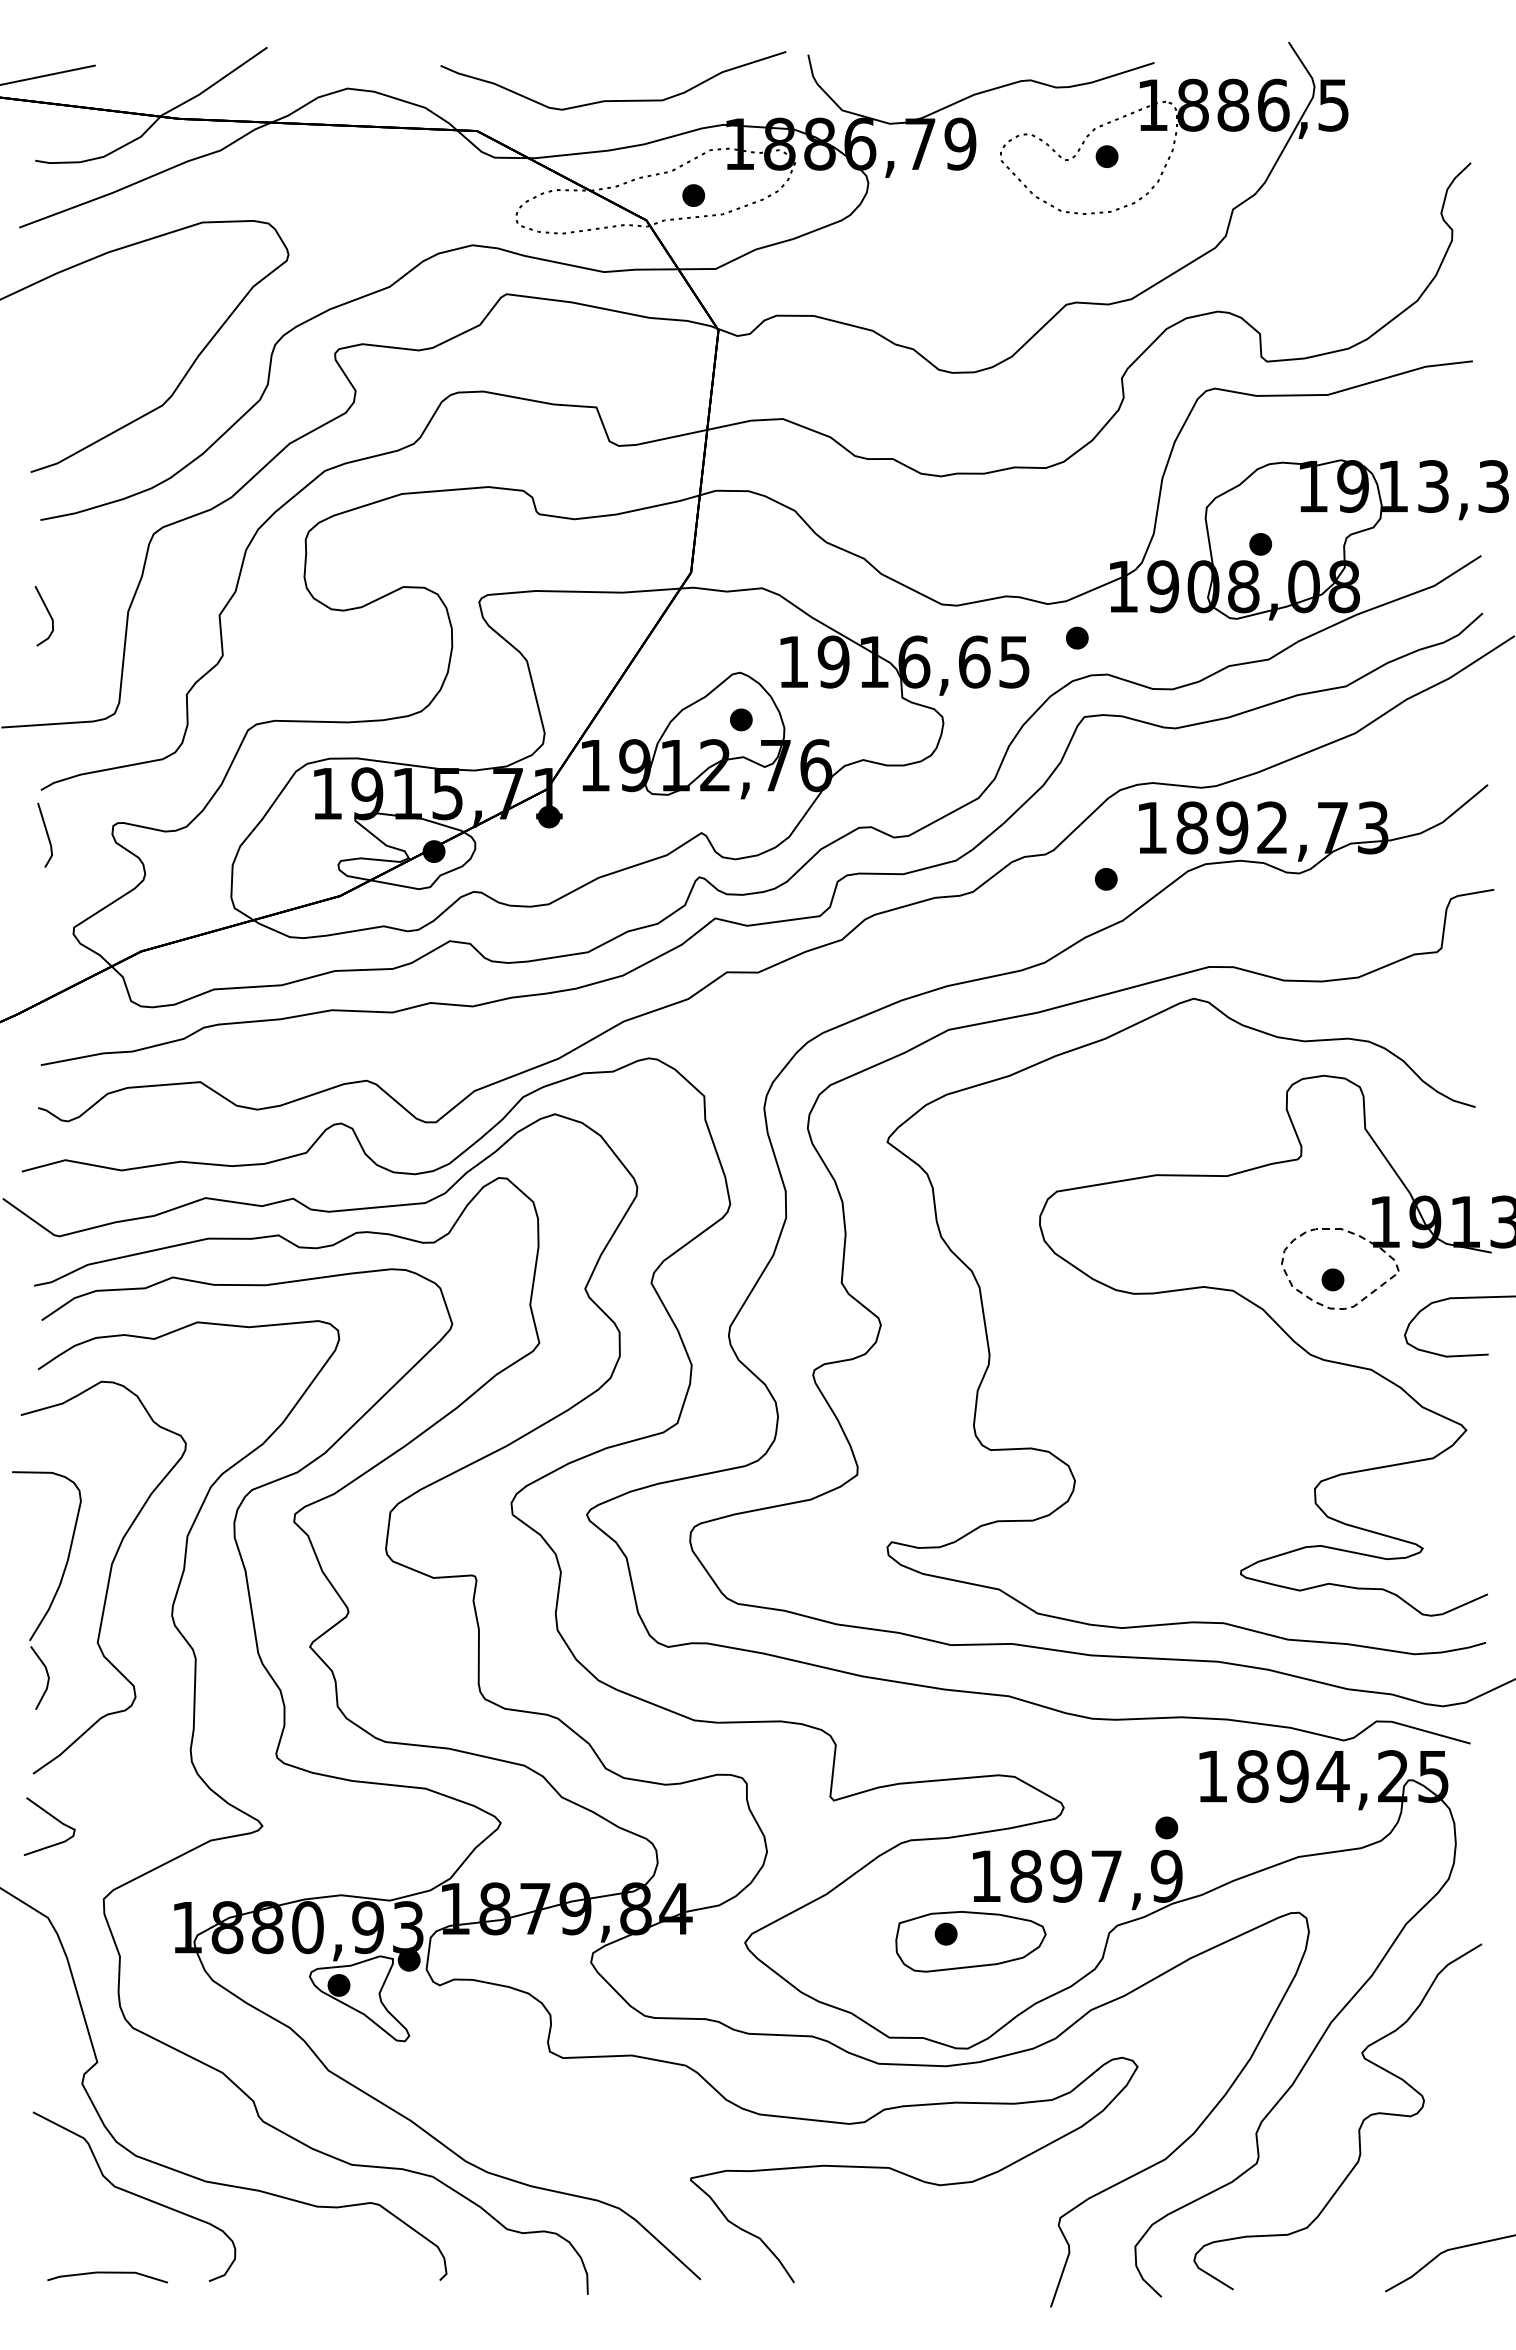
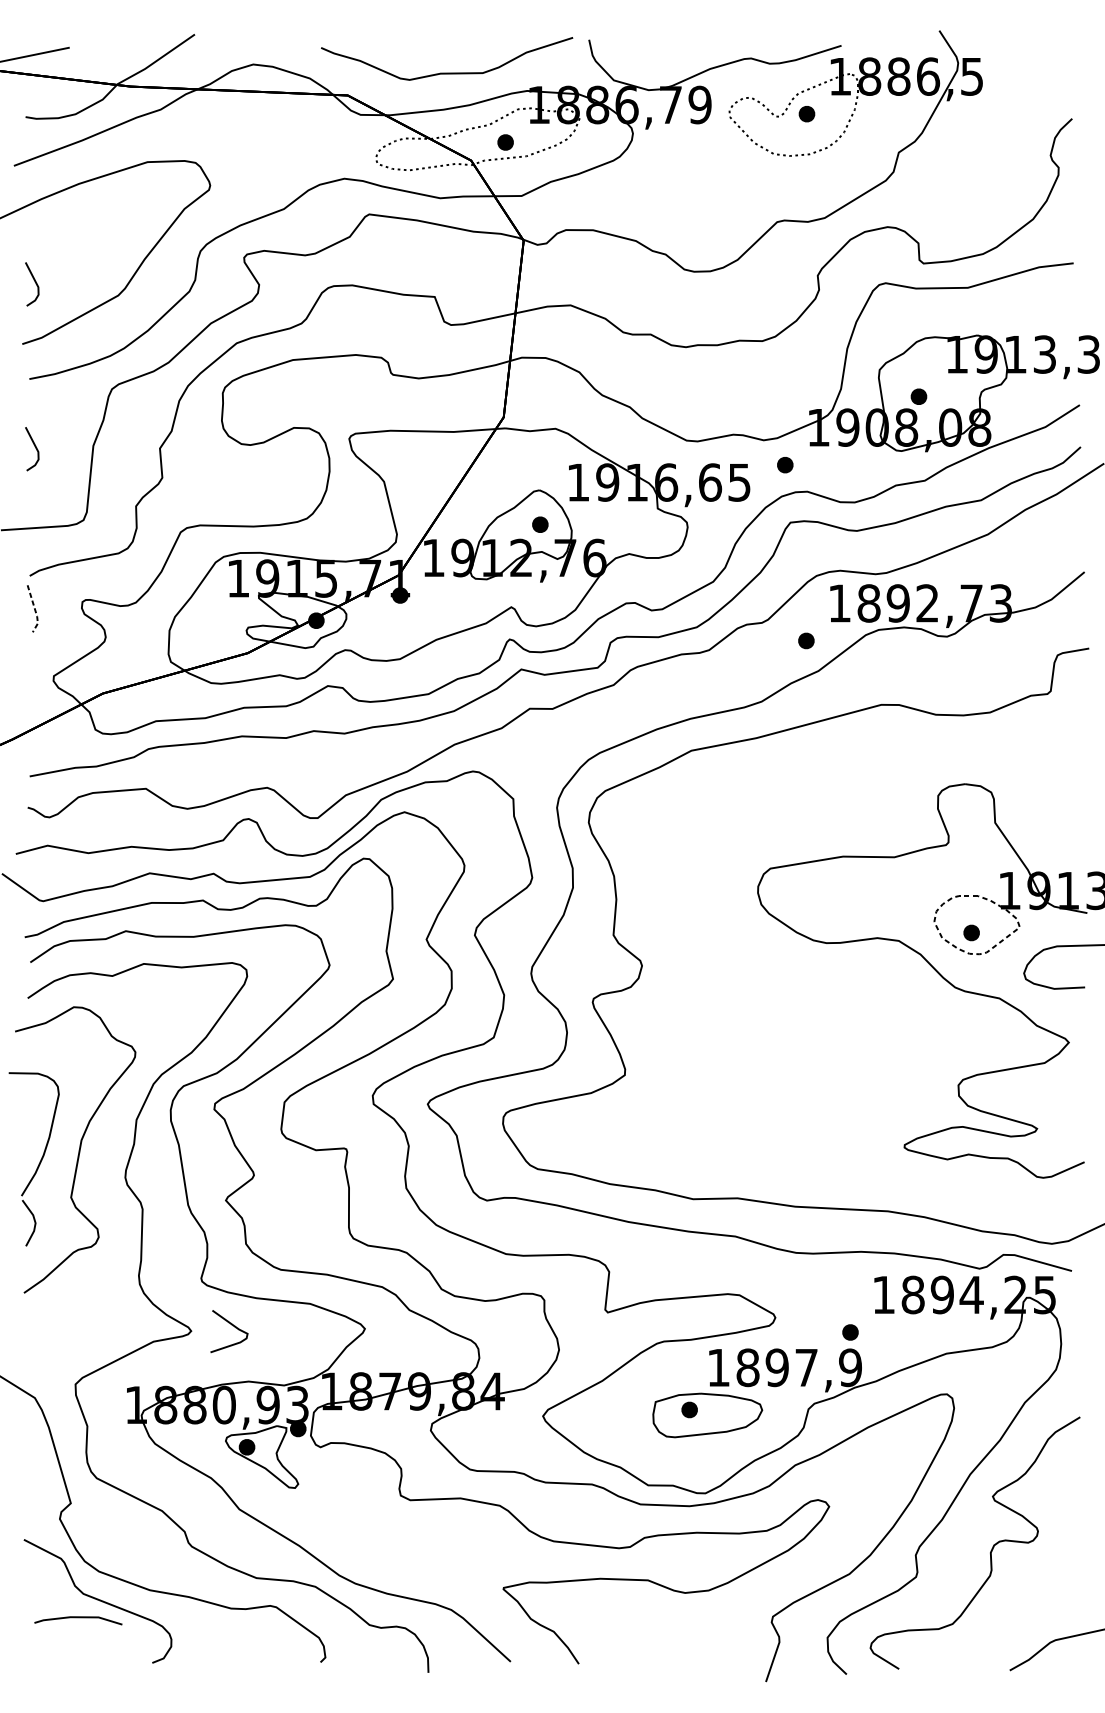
line: (48, 388) -> (35, 283), added
line: (48, 837) -> (35, 610), solid -> dashed
curve: (1068, 1464) -> (778, 1067), removed
curve: (53, 1818) -> (232, 1325), moved
line: (107, 2273) -> (78, 1617), moved

